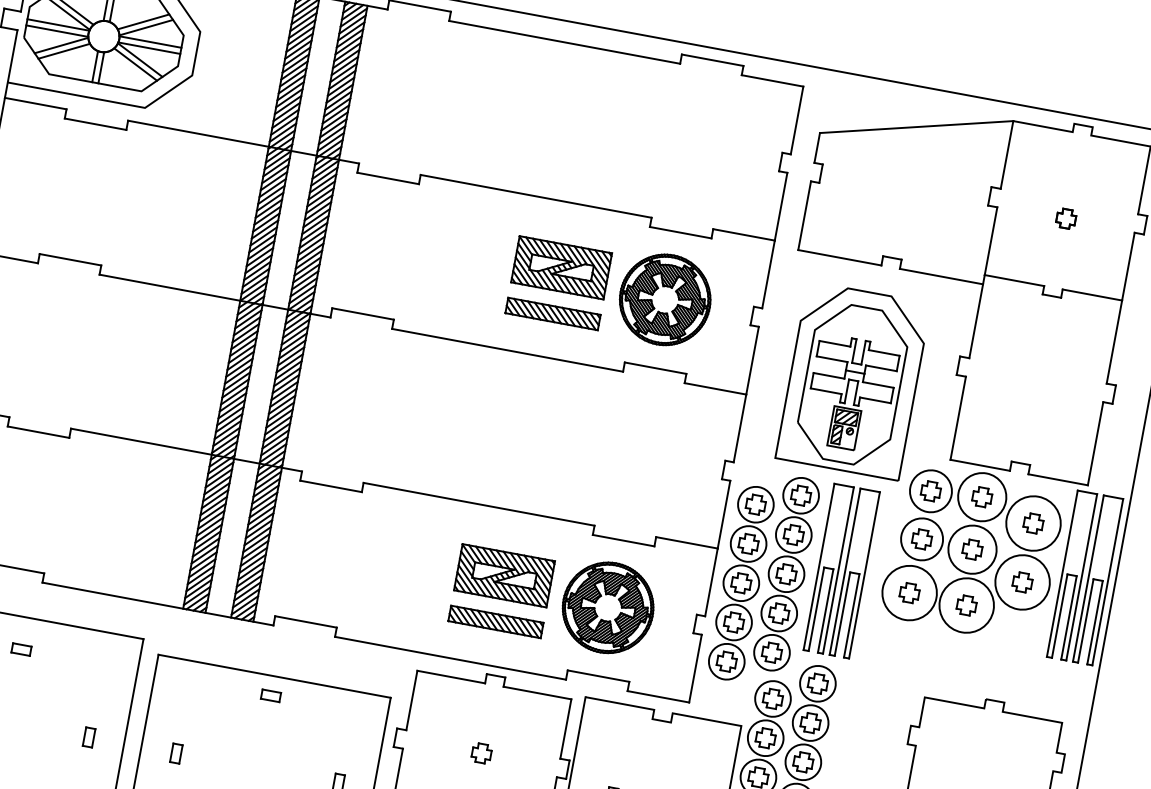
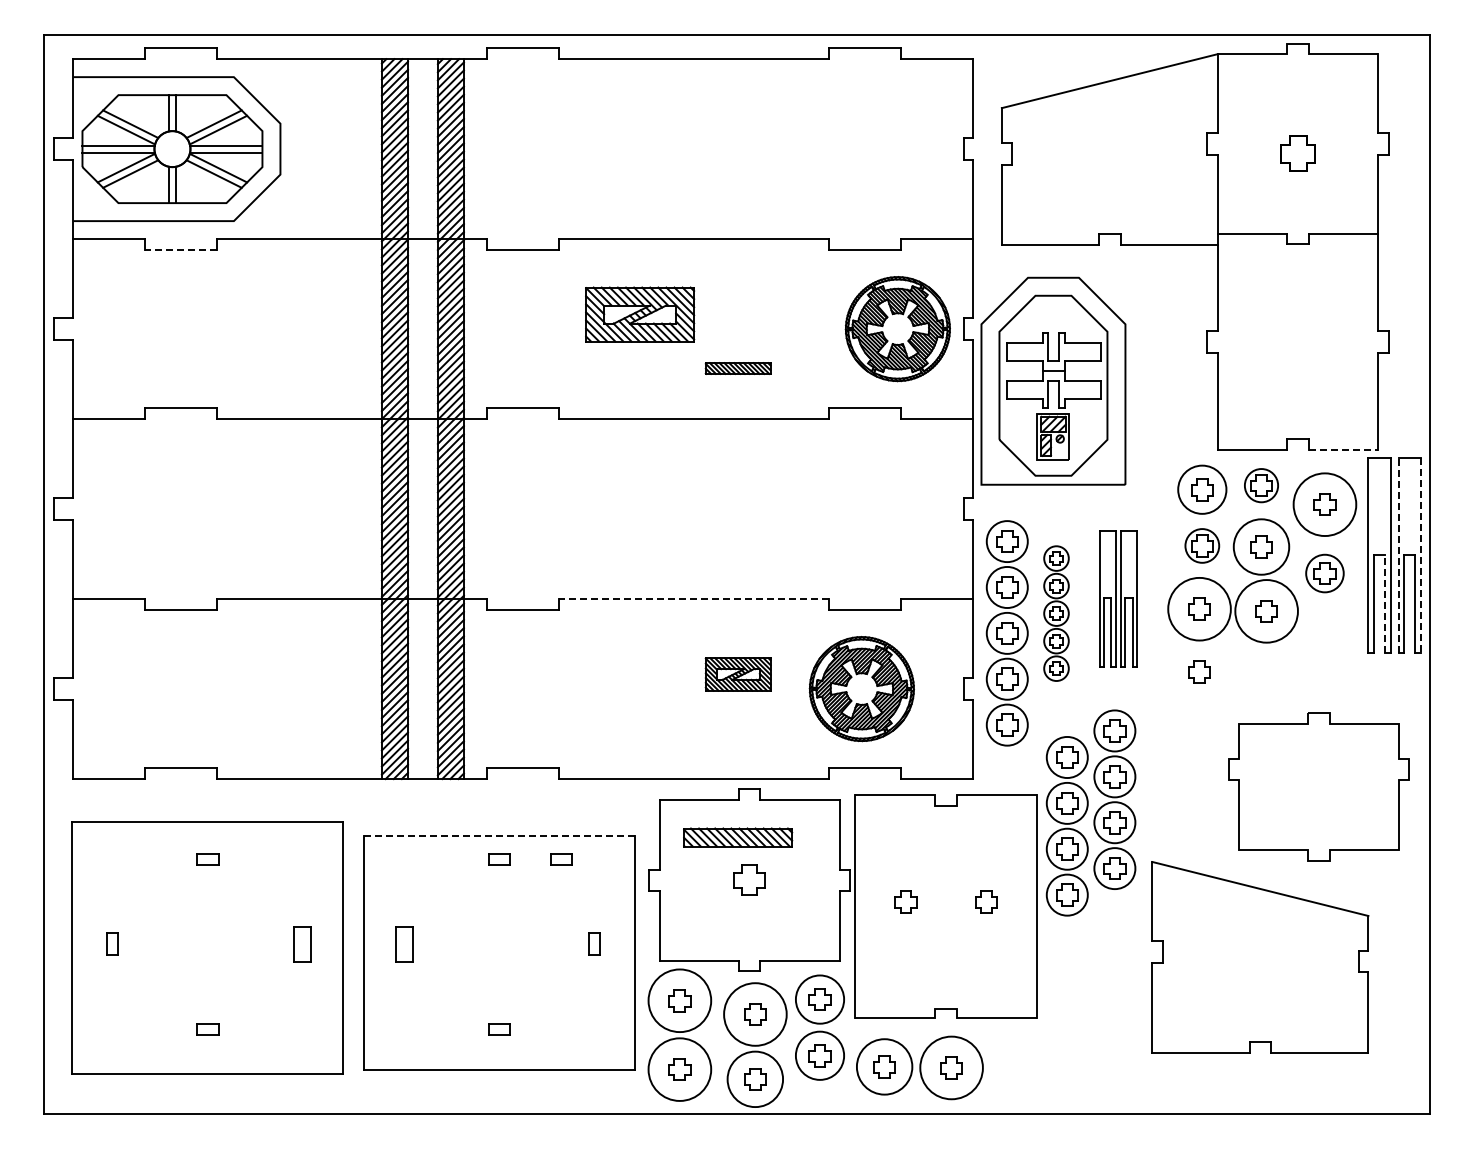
line: (95, 123) -> (181, 249), solid -> dashed
part: (1065, 218) -> (1297, 153), size x1.6
part: (561, 267) -> (640, 314), moved
part: (664, 300) -> (897, 329), moved
part: (553, 314) -> (738, 368), size x0.6
part: (853, 380) -> (1053, 380), moved
line: (1057, 480) -> (1343, 450), solid -> dashed
circle: (982, 497) -> (1261, 485), size x0.6
line: (479, 504) -> (694, 599), solid -> dashed
circle: (922, 539) -> (1202, 545), size x0.7
part: (842, 571) -> (1118, 598), size x0.7
part: (786, 574) -> (1056, 613), size x0.6
part: (504, 575) -> (738, 674), size x0.6
line: (1088, 577) -> (1398, 554), solid -> dashed
circle: (1022, 582) -> (1324, 573), size x0.6
line: (1108, 582) -> (1421, 555), solid -> dashed
line: (1068, 617) -> (1384, 603), solid -> dashed
part: (496, 622) -> (738, 837), moved
part: (899, 646) -> (1199, 671), added
line: (274, 676) -> (499, 836), solid -> dashed
part: (324, 706) -> (561, 859), added
part: (89, 736) -> (302, 943), size x1.6
part: (481, 752) -> (749, 879), size x1.4
part: (176, 753) -> (404, 943), size x1.6

